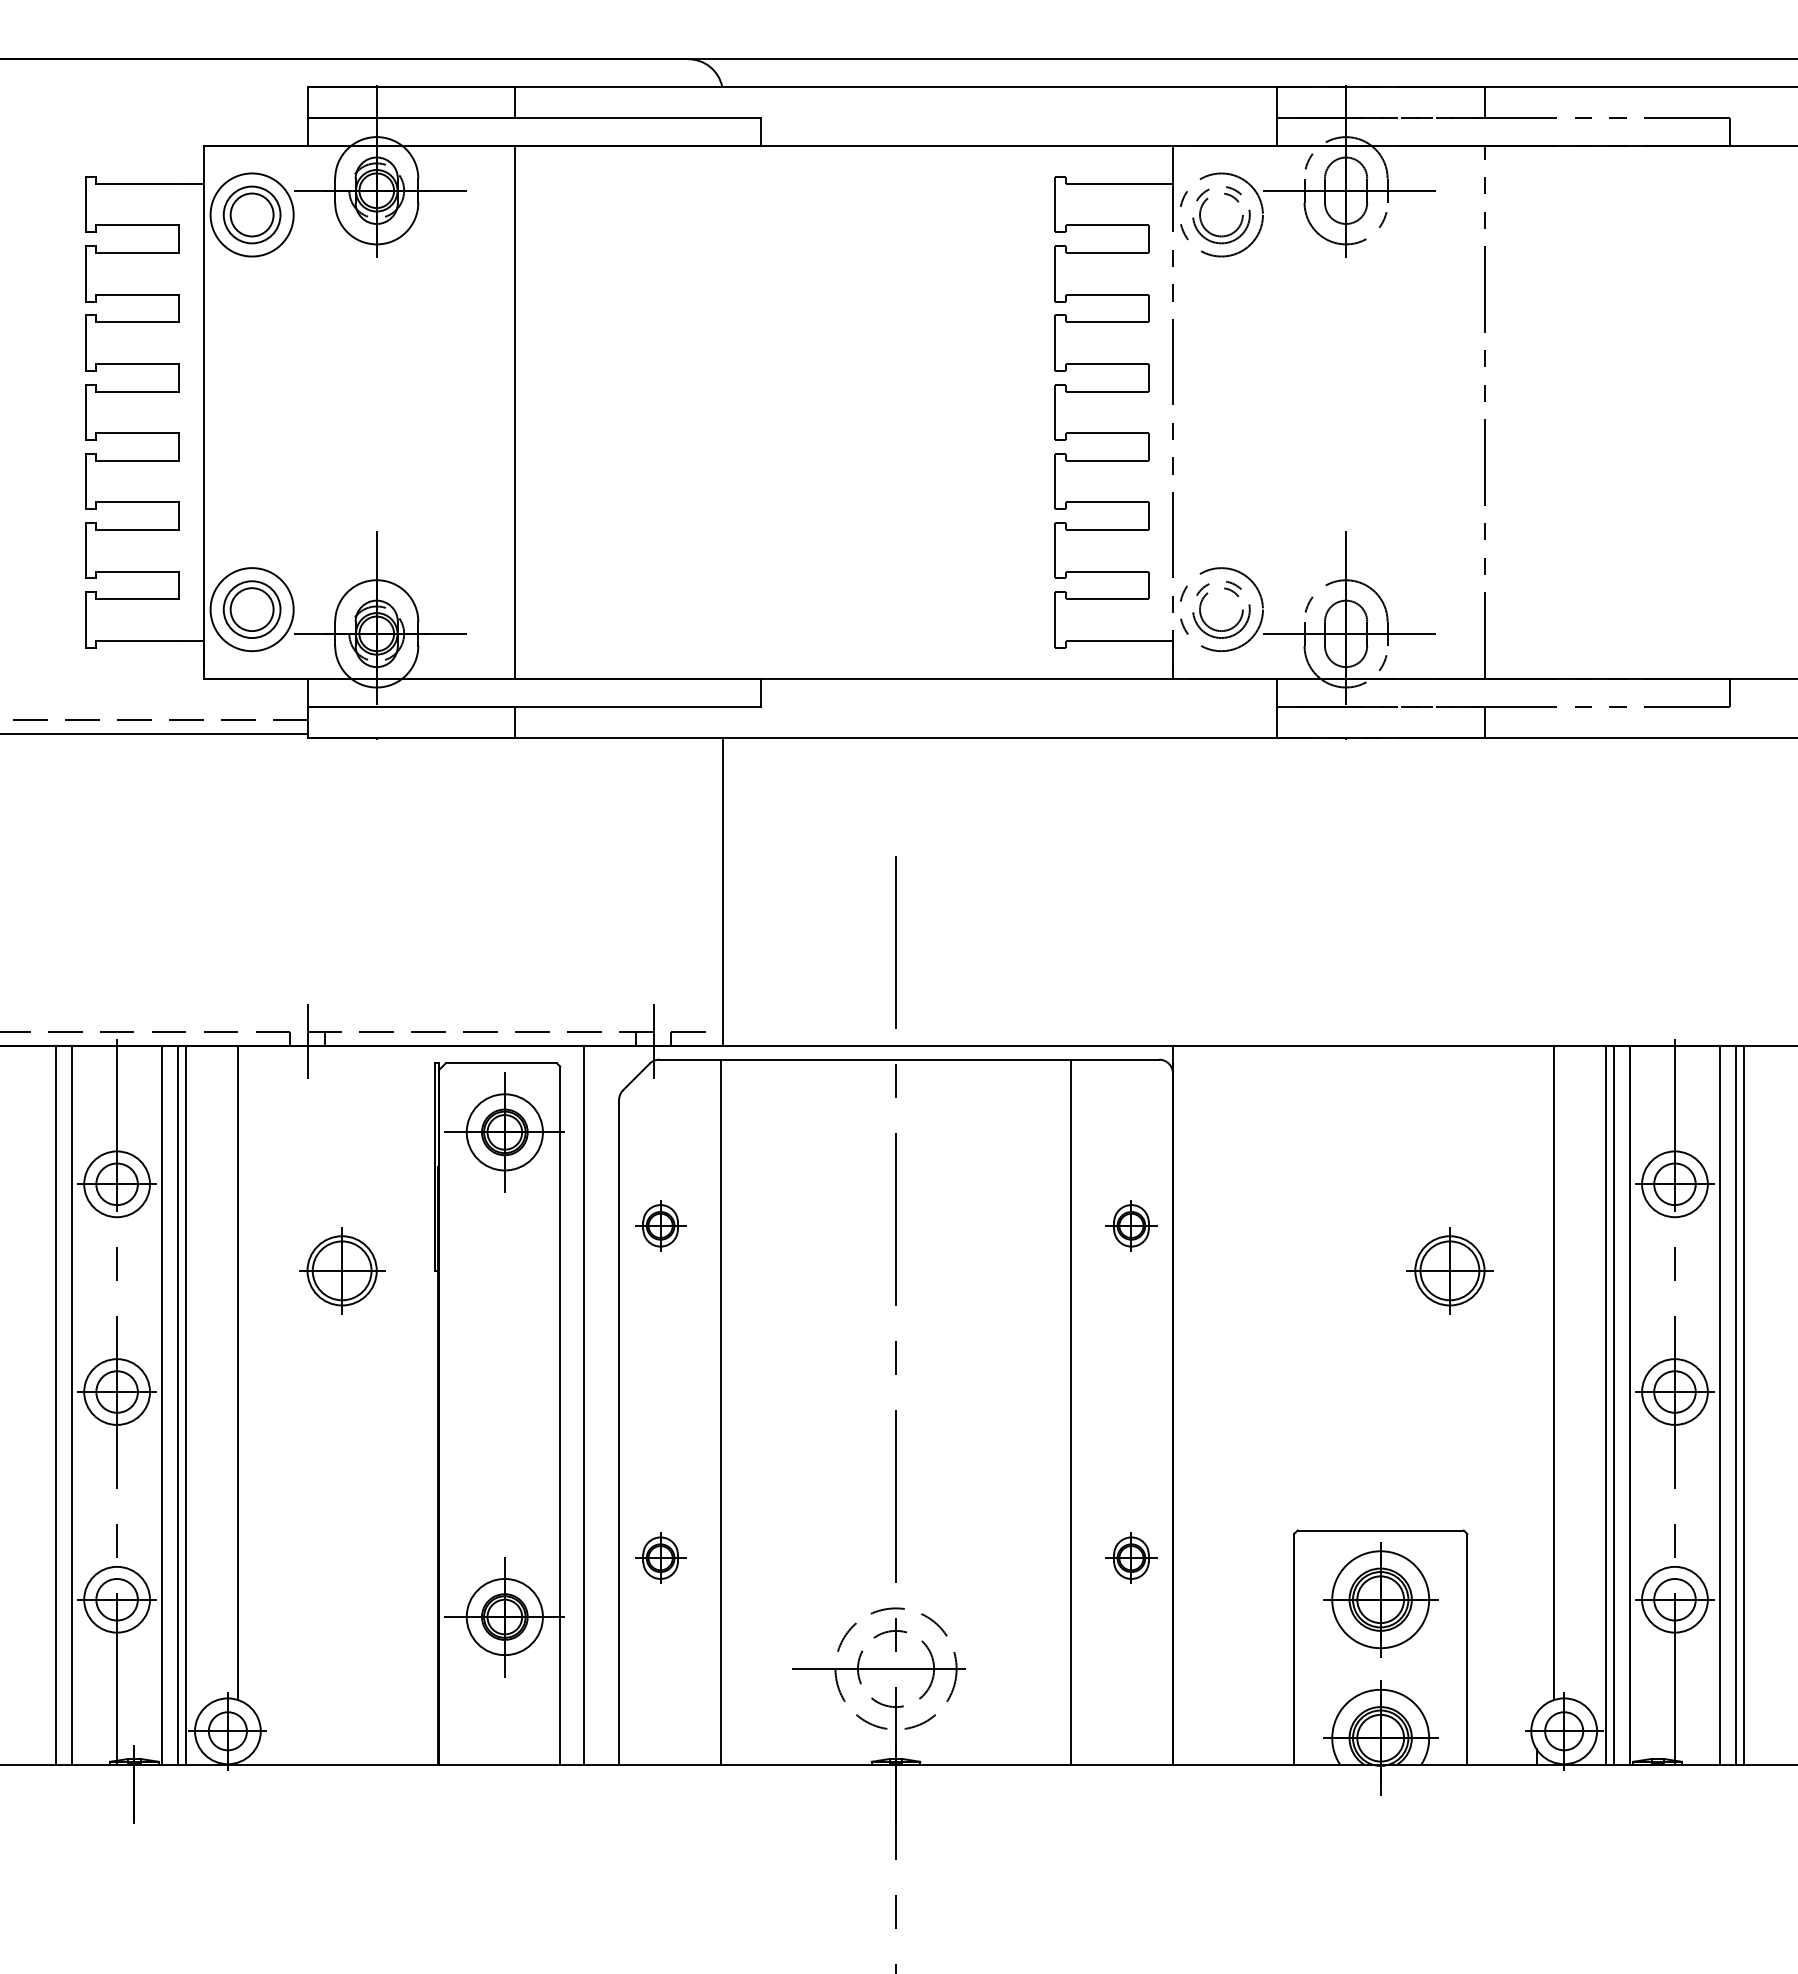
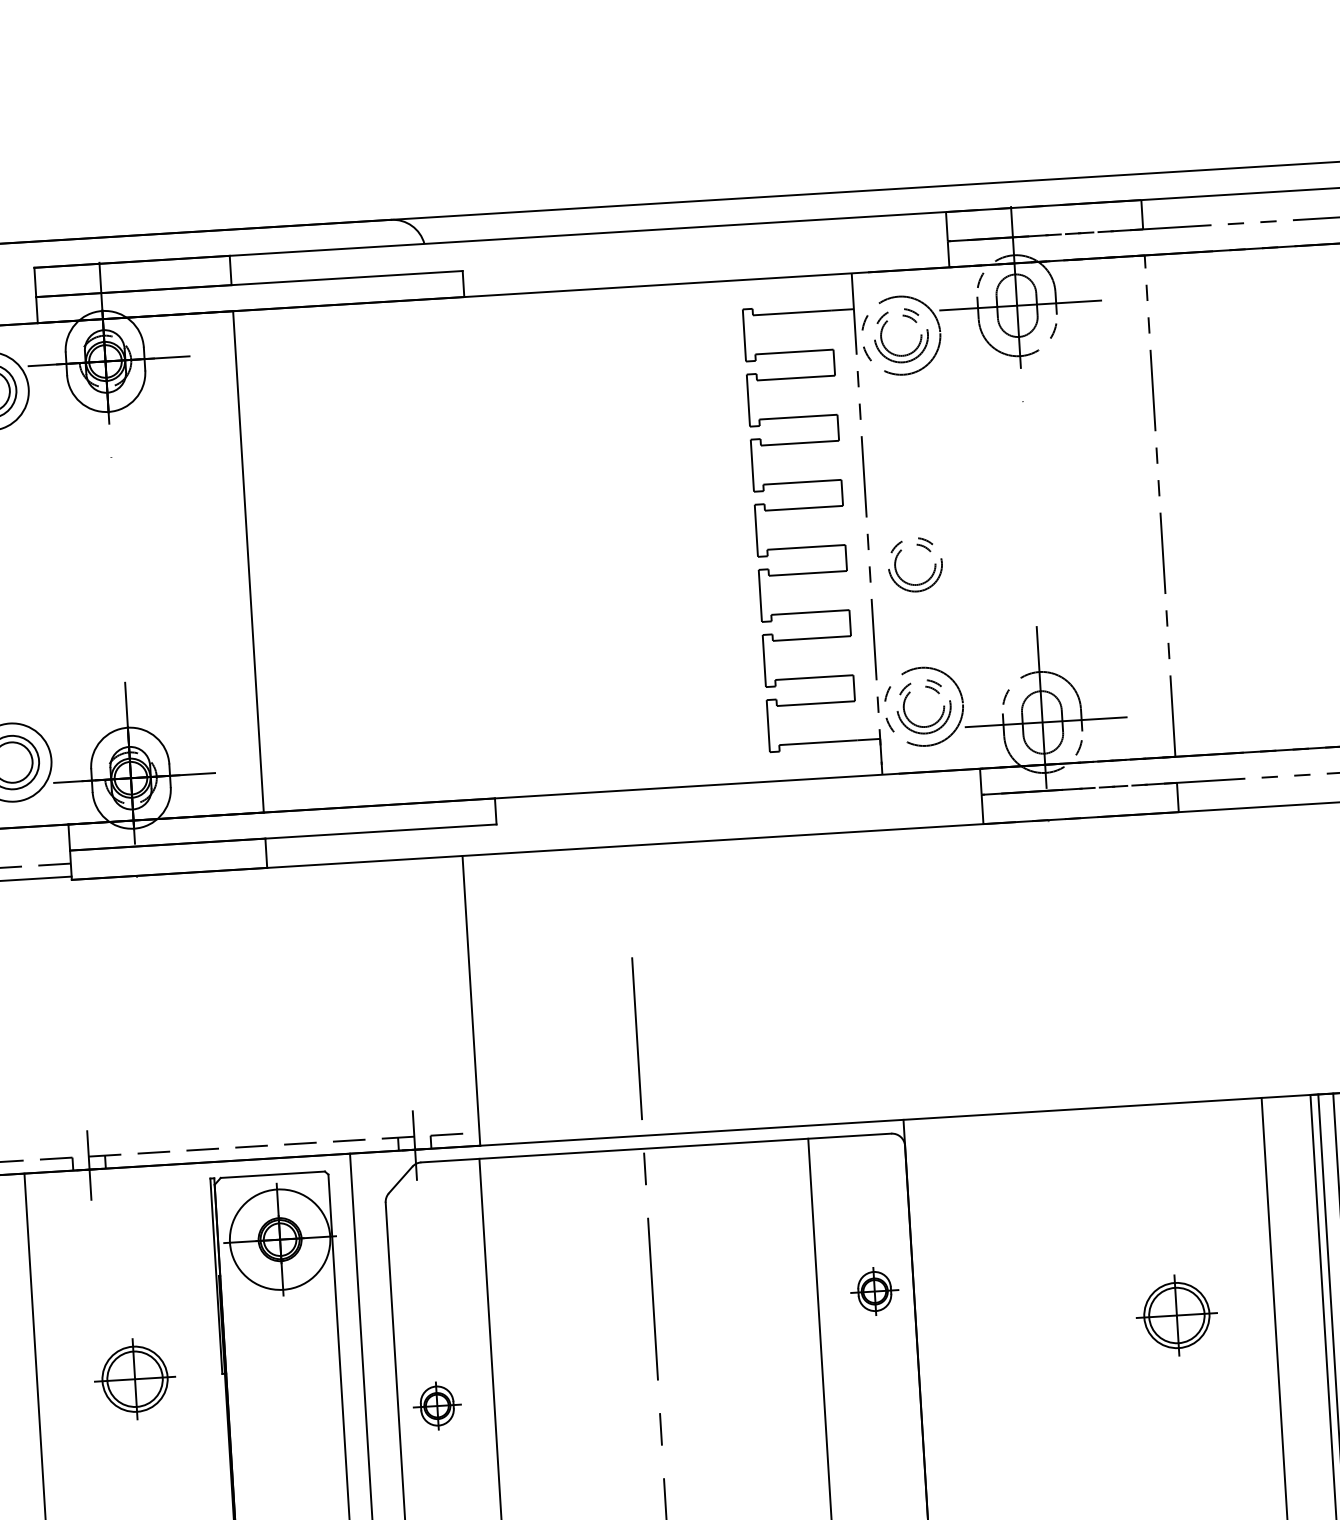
part: (1233, 442) -> (925, 548), added
circle: (504, 1132) -> (279, 1239), size x1.4
part: (660, 1225) -> (437, 1405), moved

